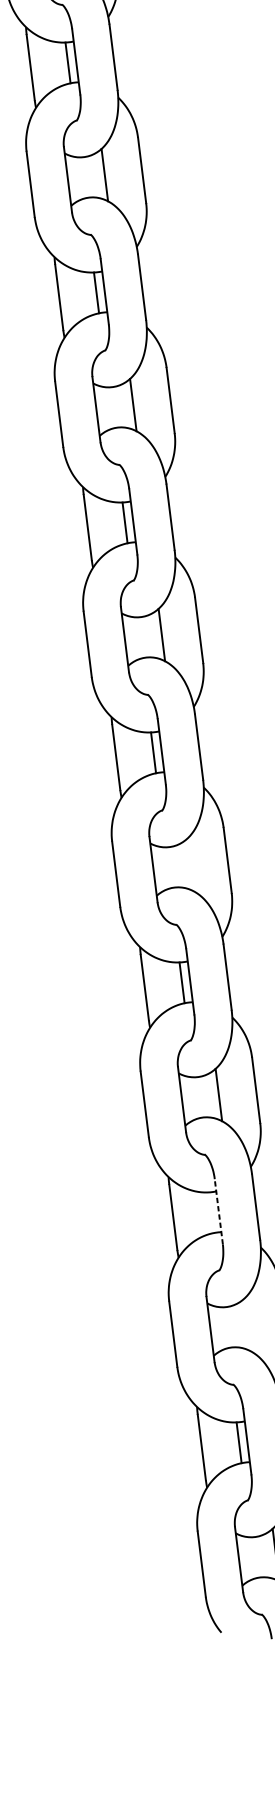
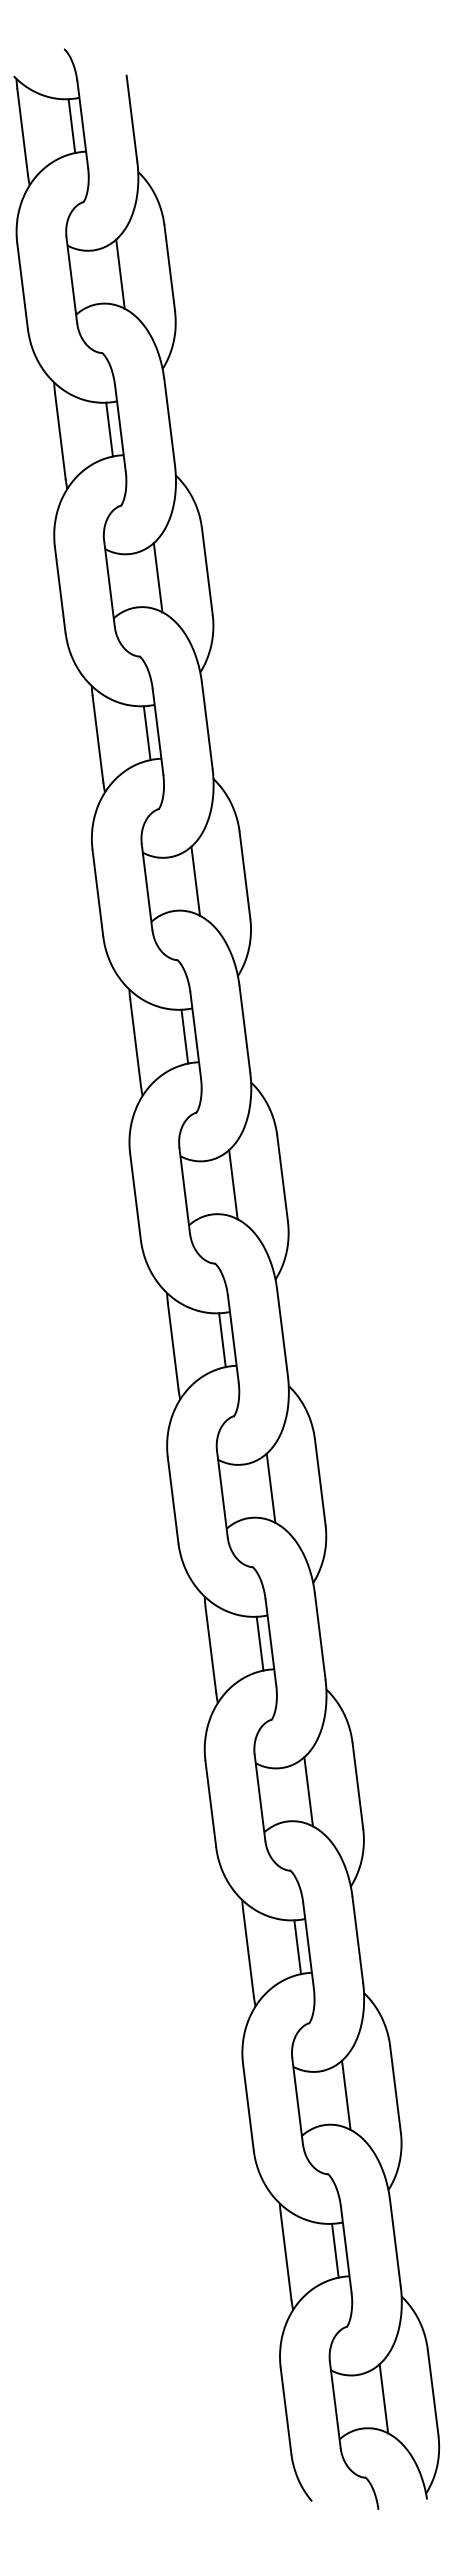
line: (189, 864) -> (270, 1487), added
line: (218, 1211) -> (308, 1945), dashed -> solid
line: (210, 1213) -> (297, 1947), added
line: (247, 1324) -> (346, 2094), added

